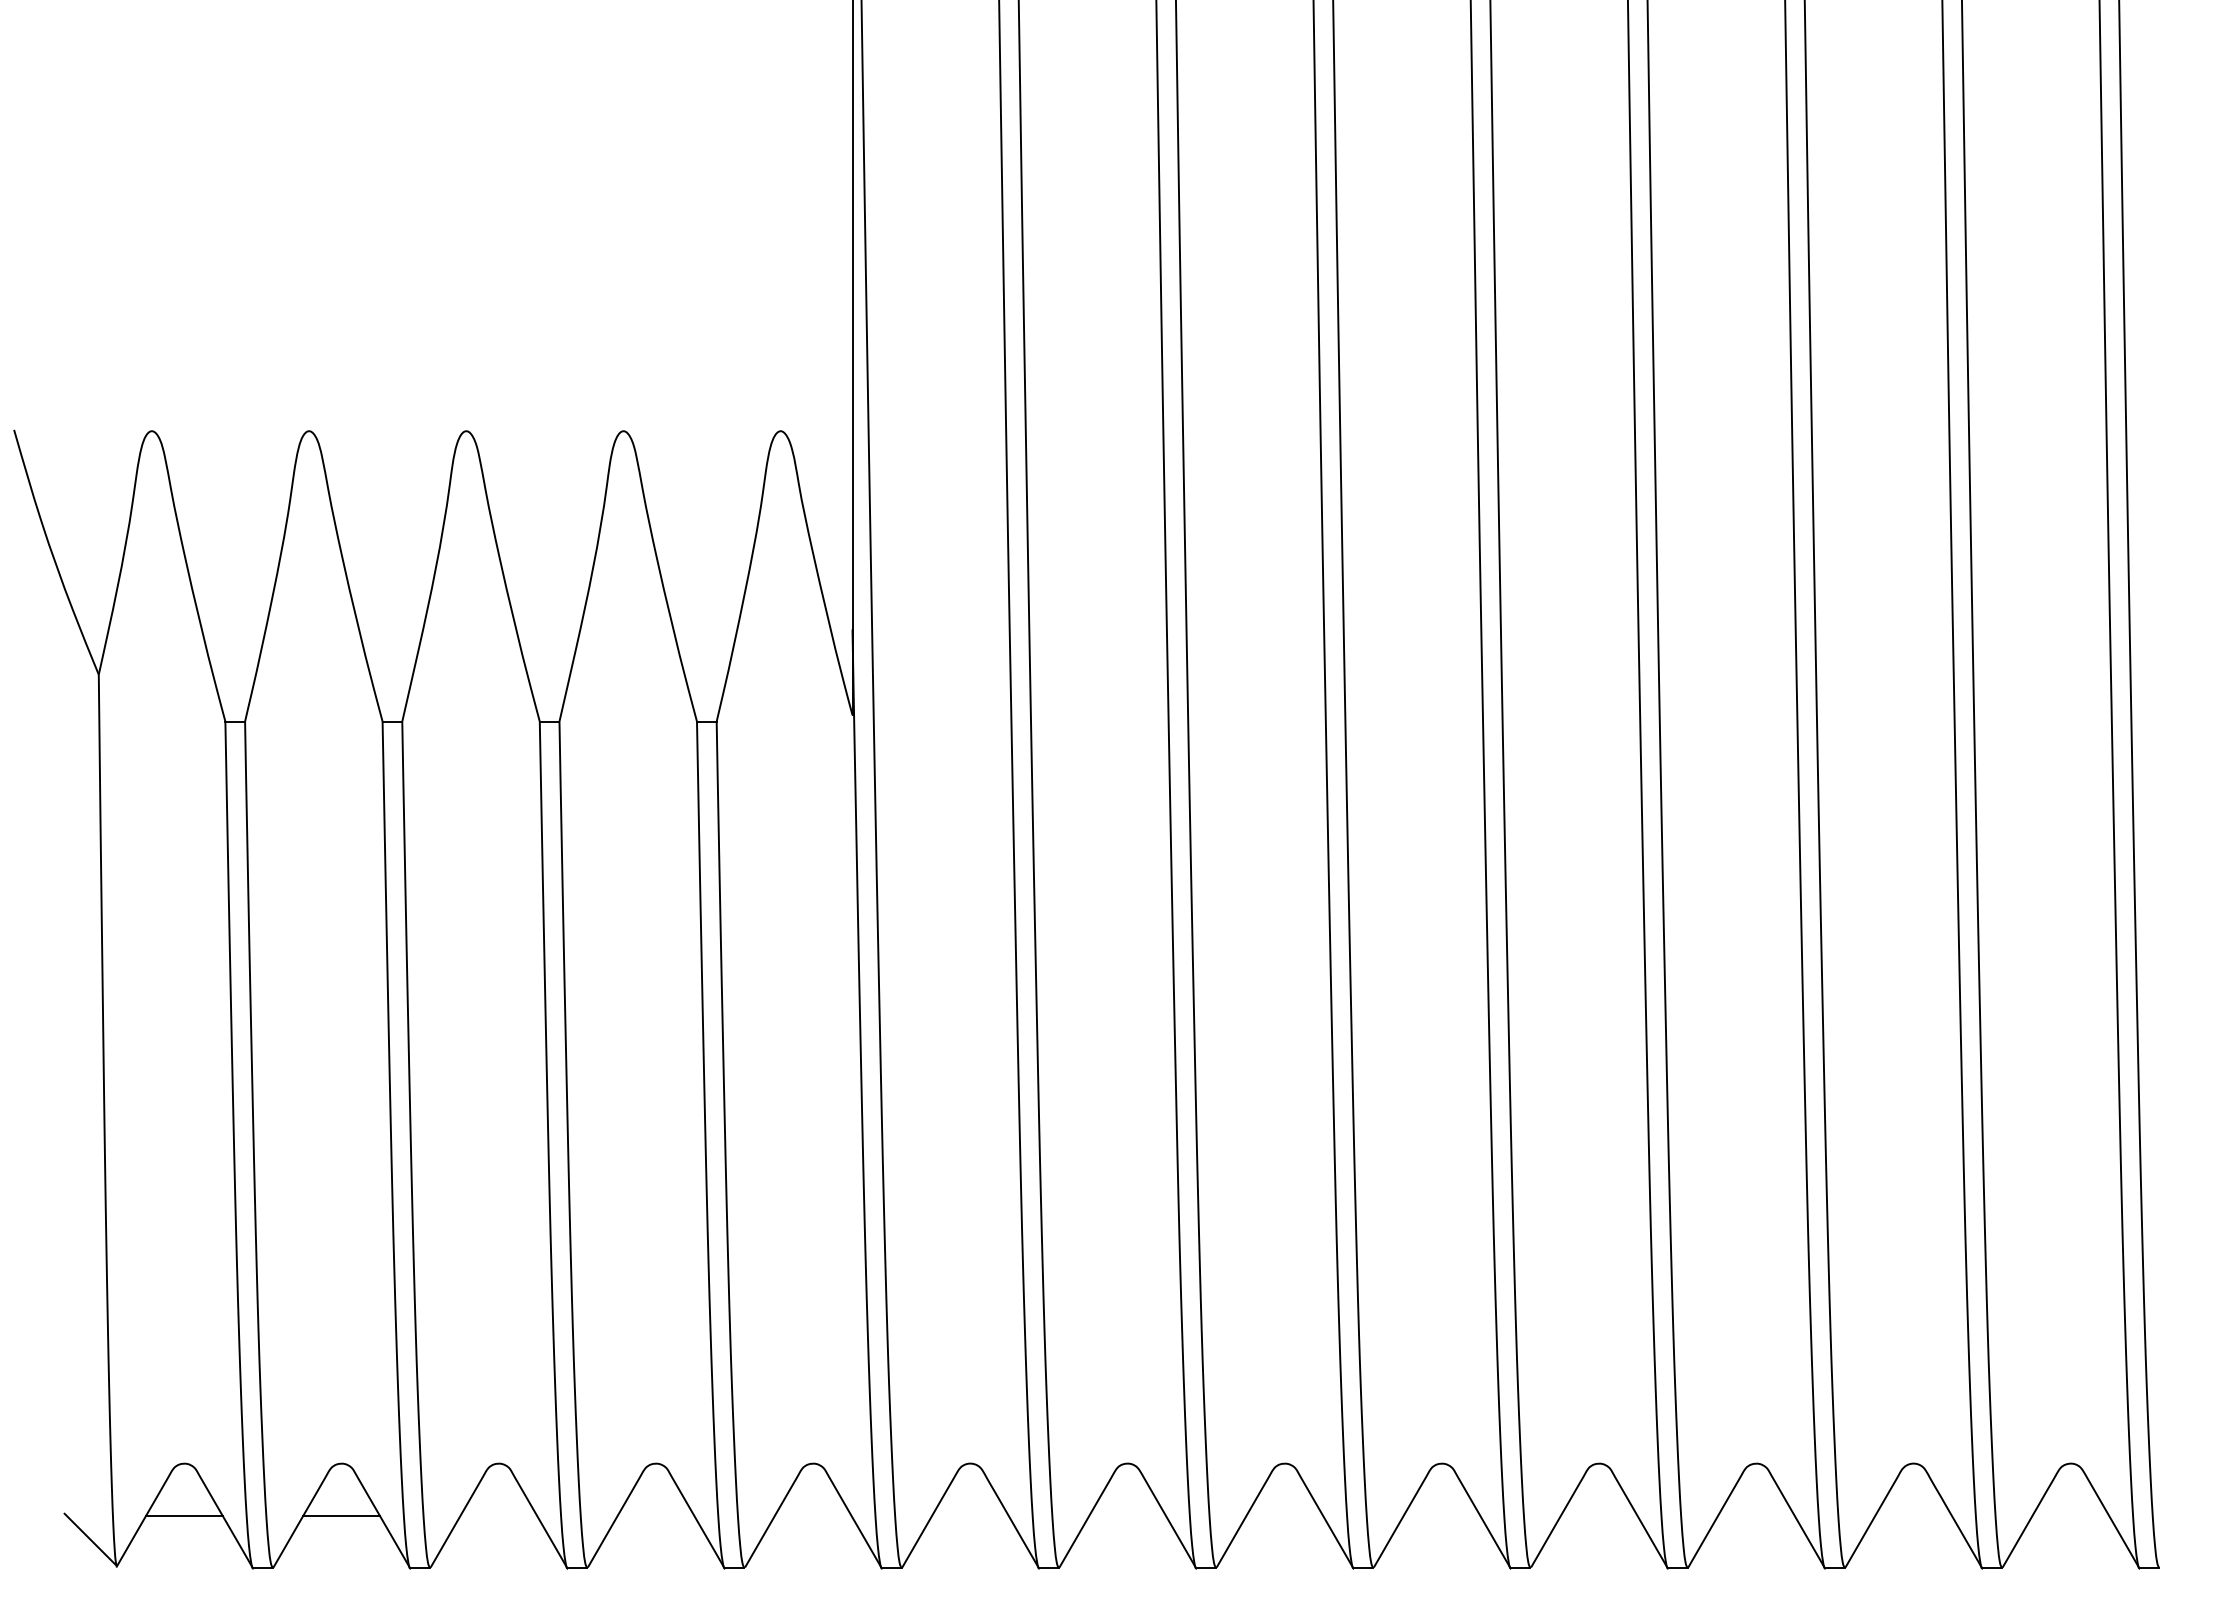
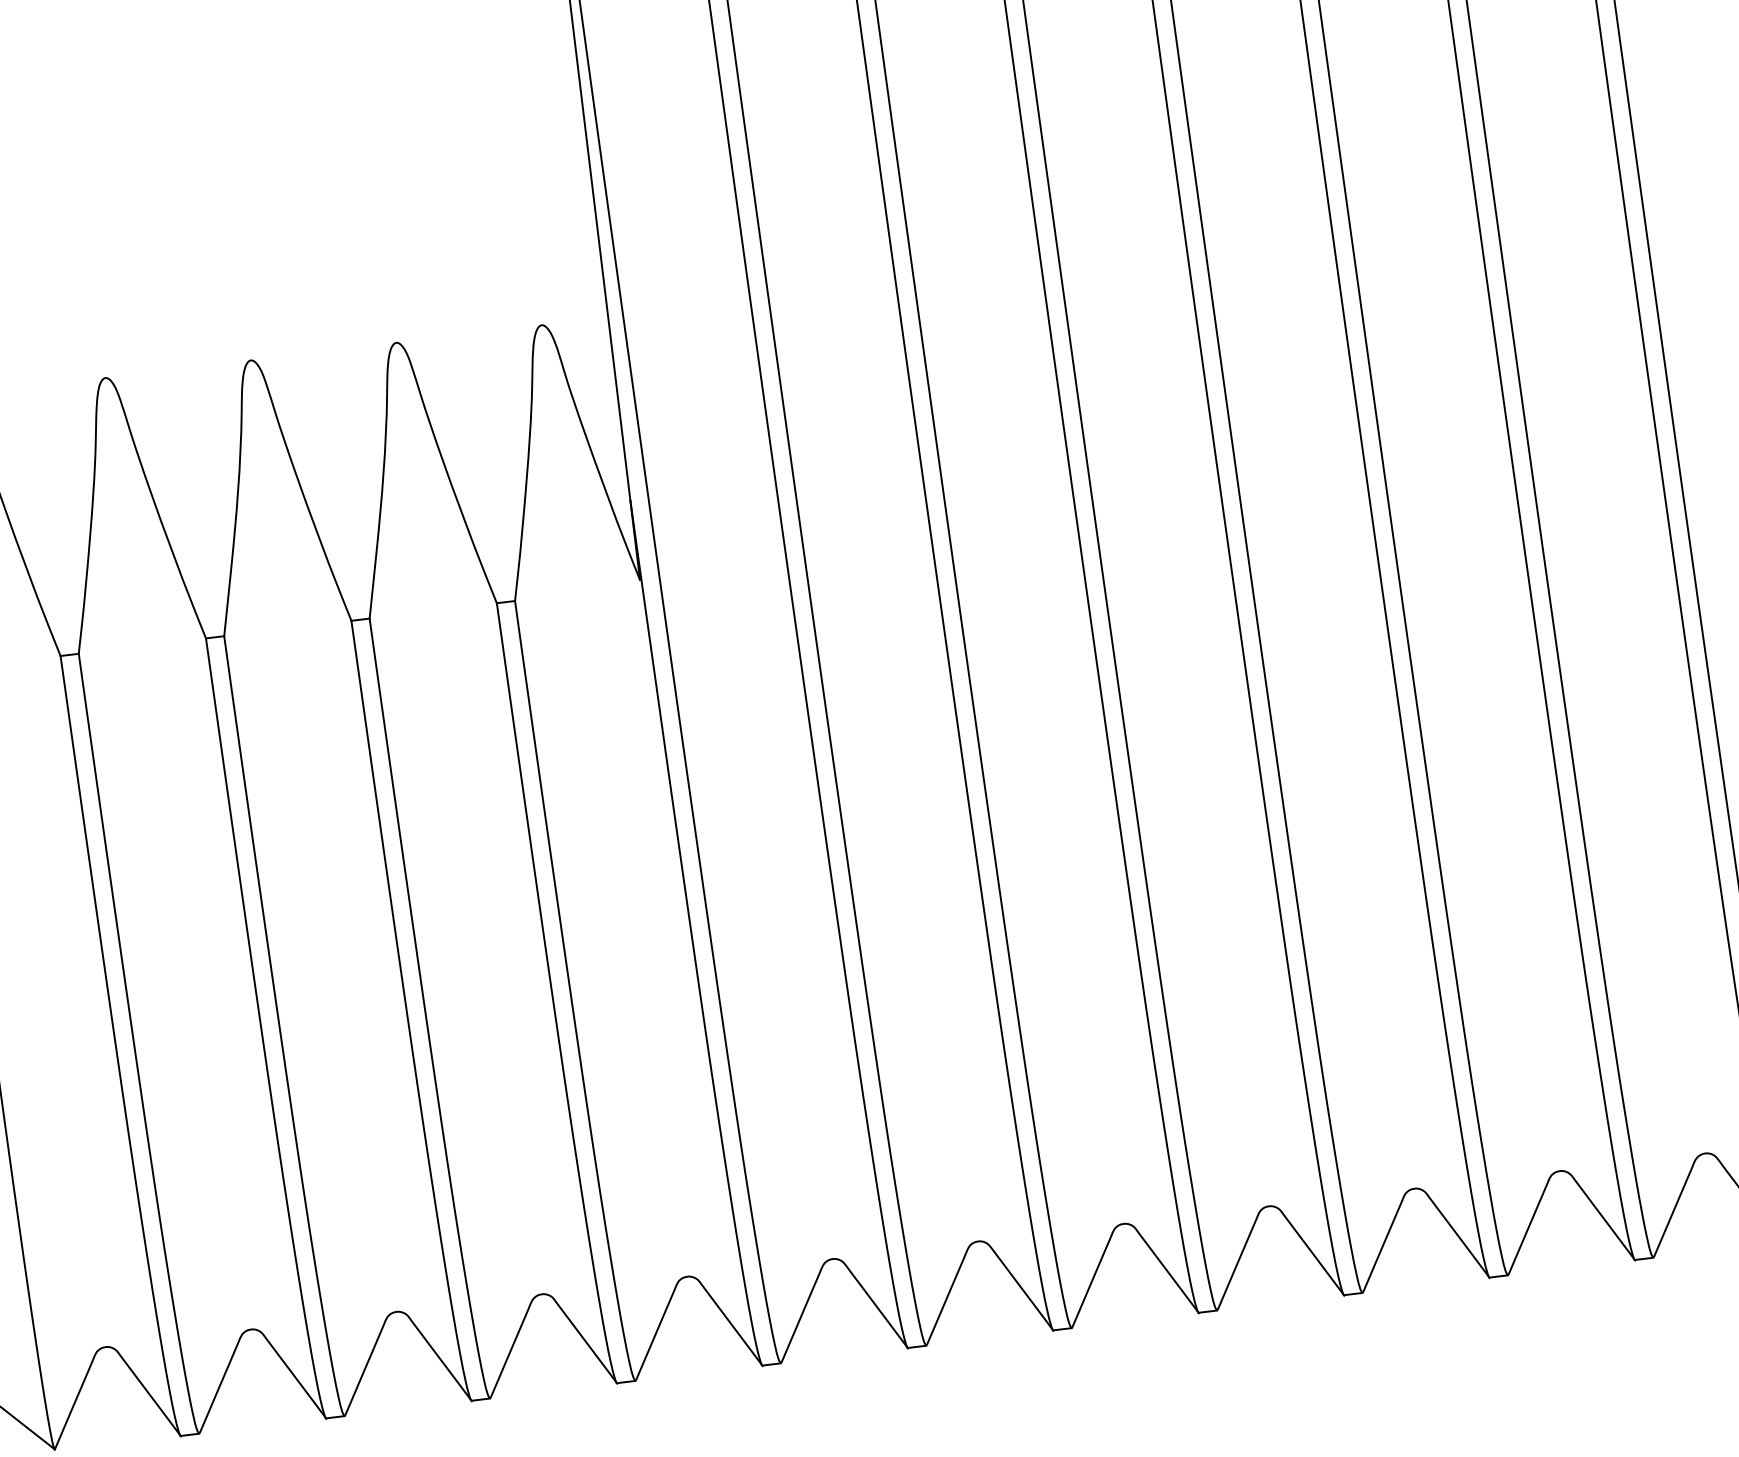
line: (184, 1515) -> (111, 1395), removed
line: (341, 1515) -> (256, 1377), removed

